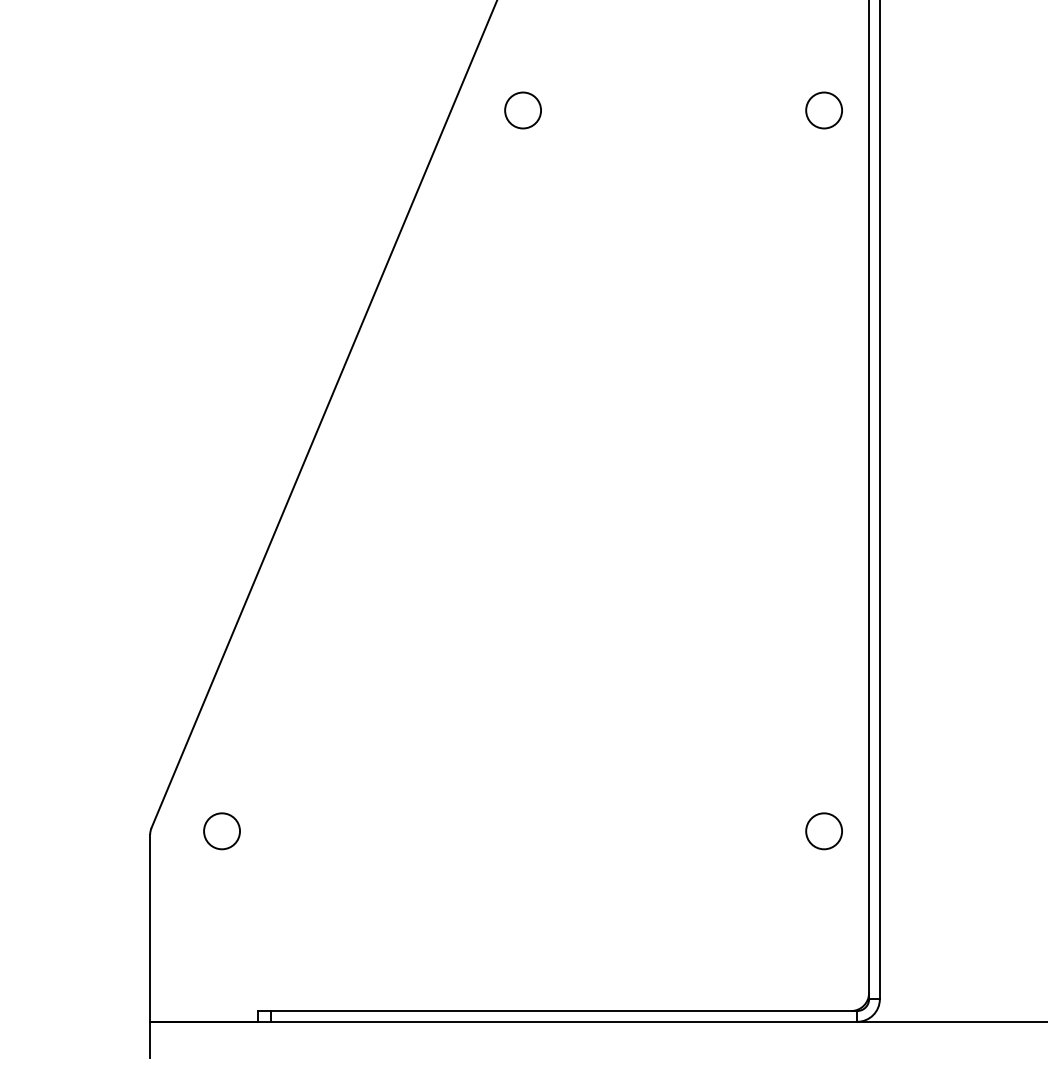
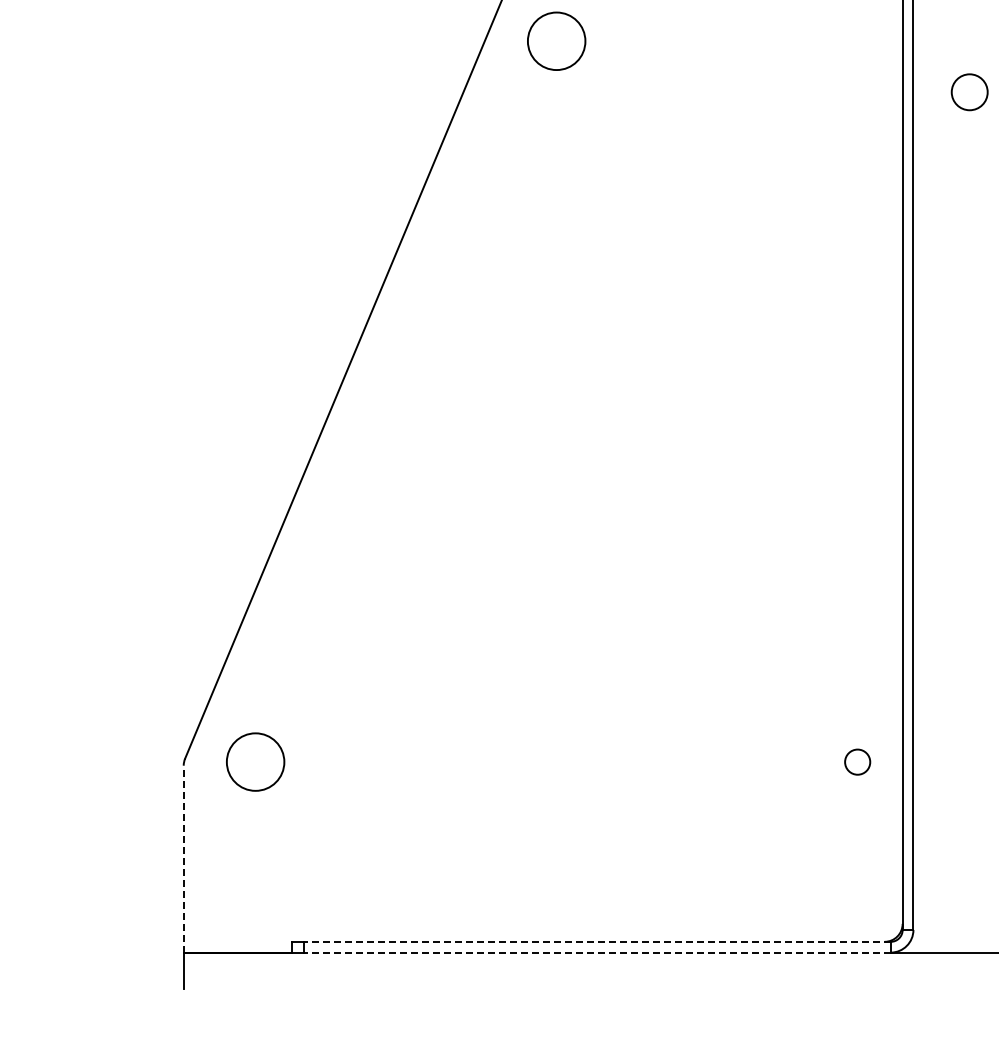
circle: (523, 110) -> (557, 41), size x1.6
circle: (823, 110) -> (969, 92), moved
circle: (222, 831) -> (256, 762), size x1.6
circle: (823, 831) -> (857, 762), size x0.7
line: (150, 927) -> (184, 858), solid -> dashed
line: (563, 1011) -> (597, 942), solid -> dashed
line: (563, 1021) -> (597, 952), solid -> dashed

